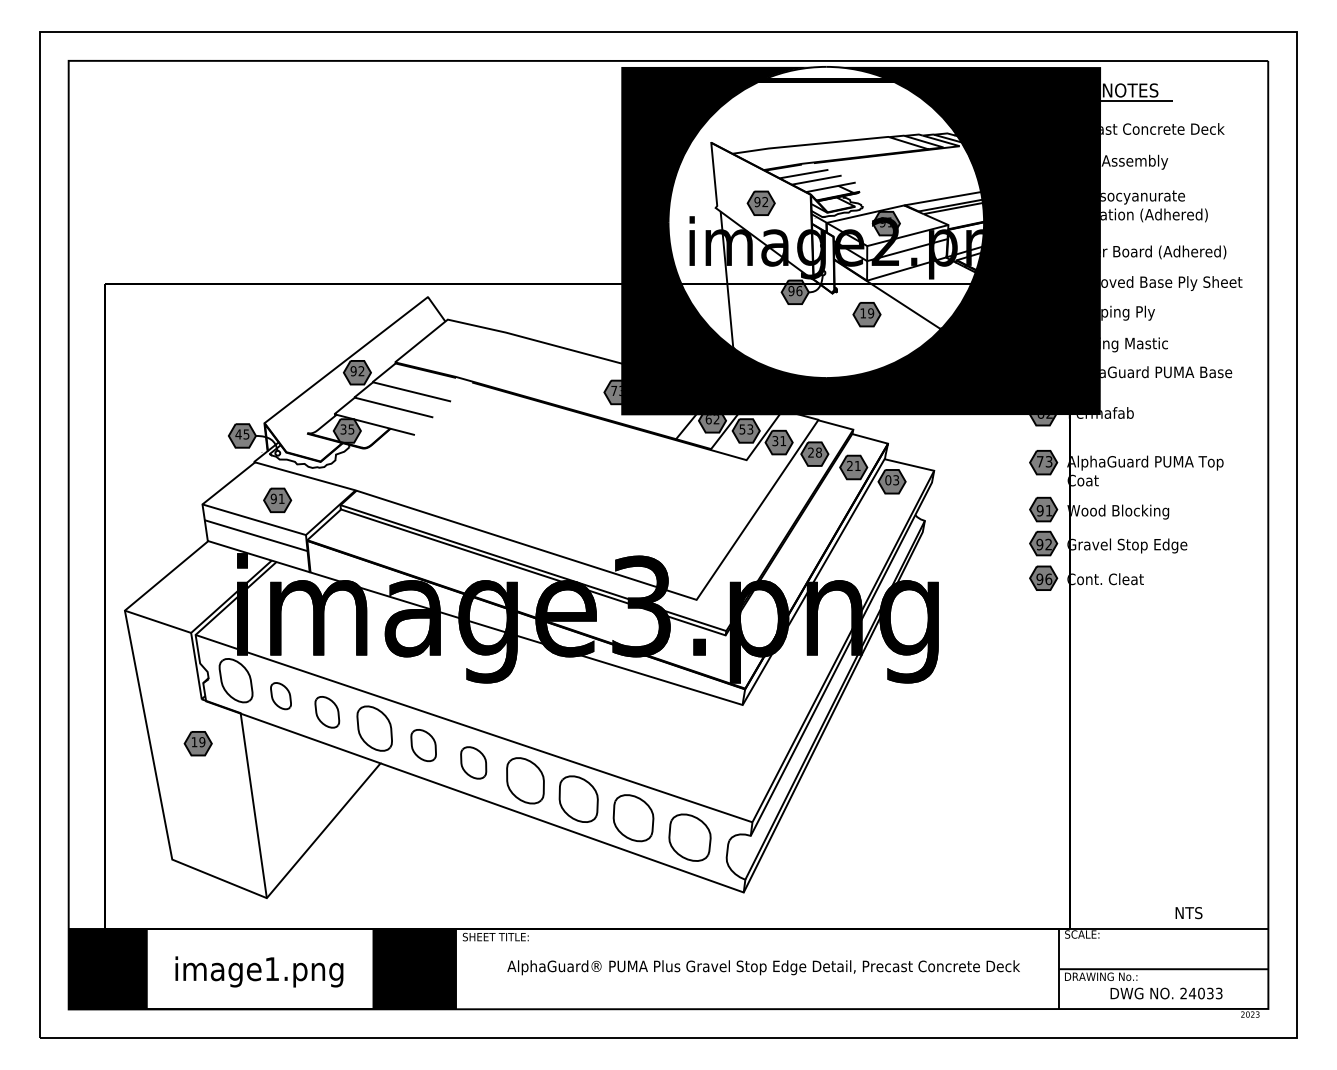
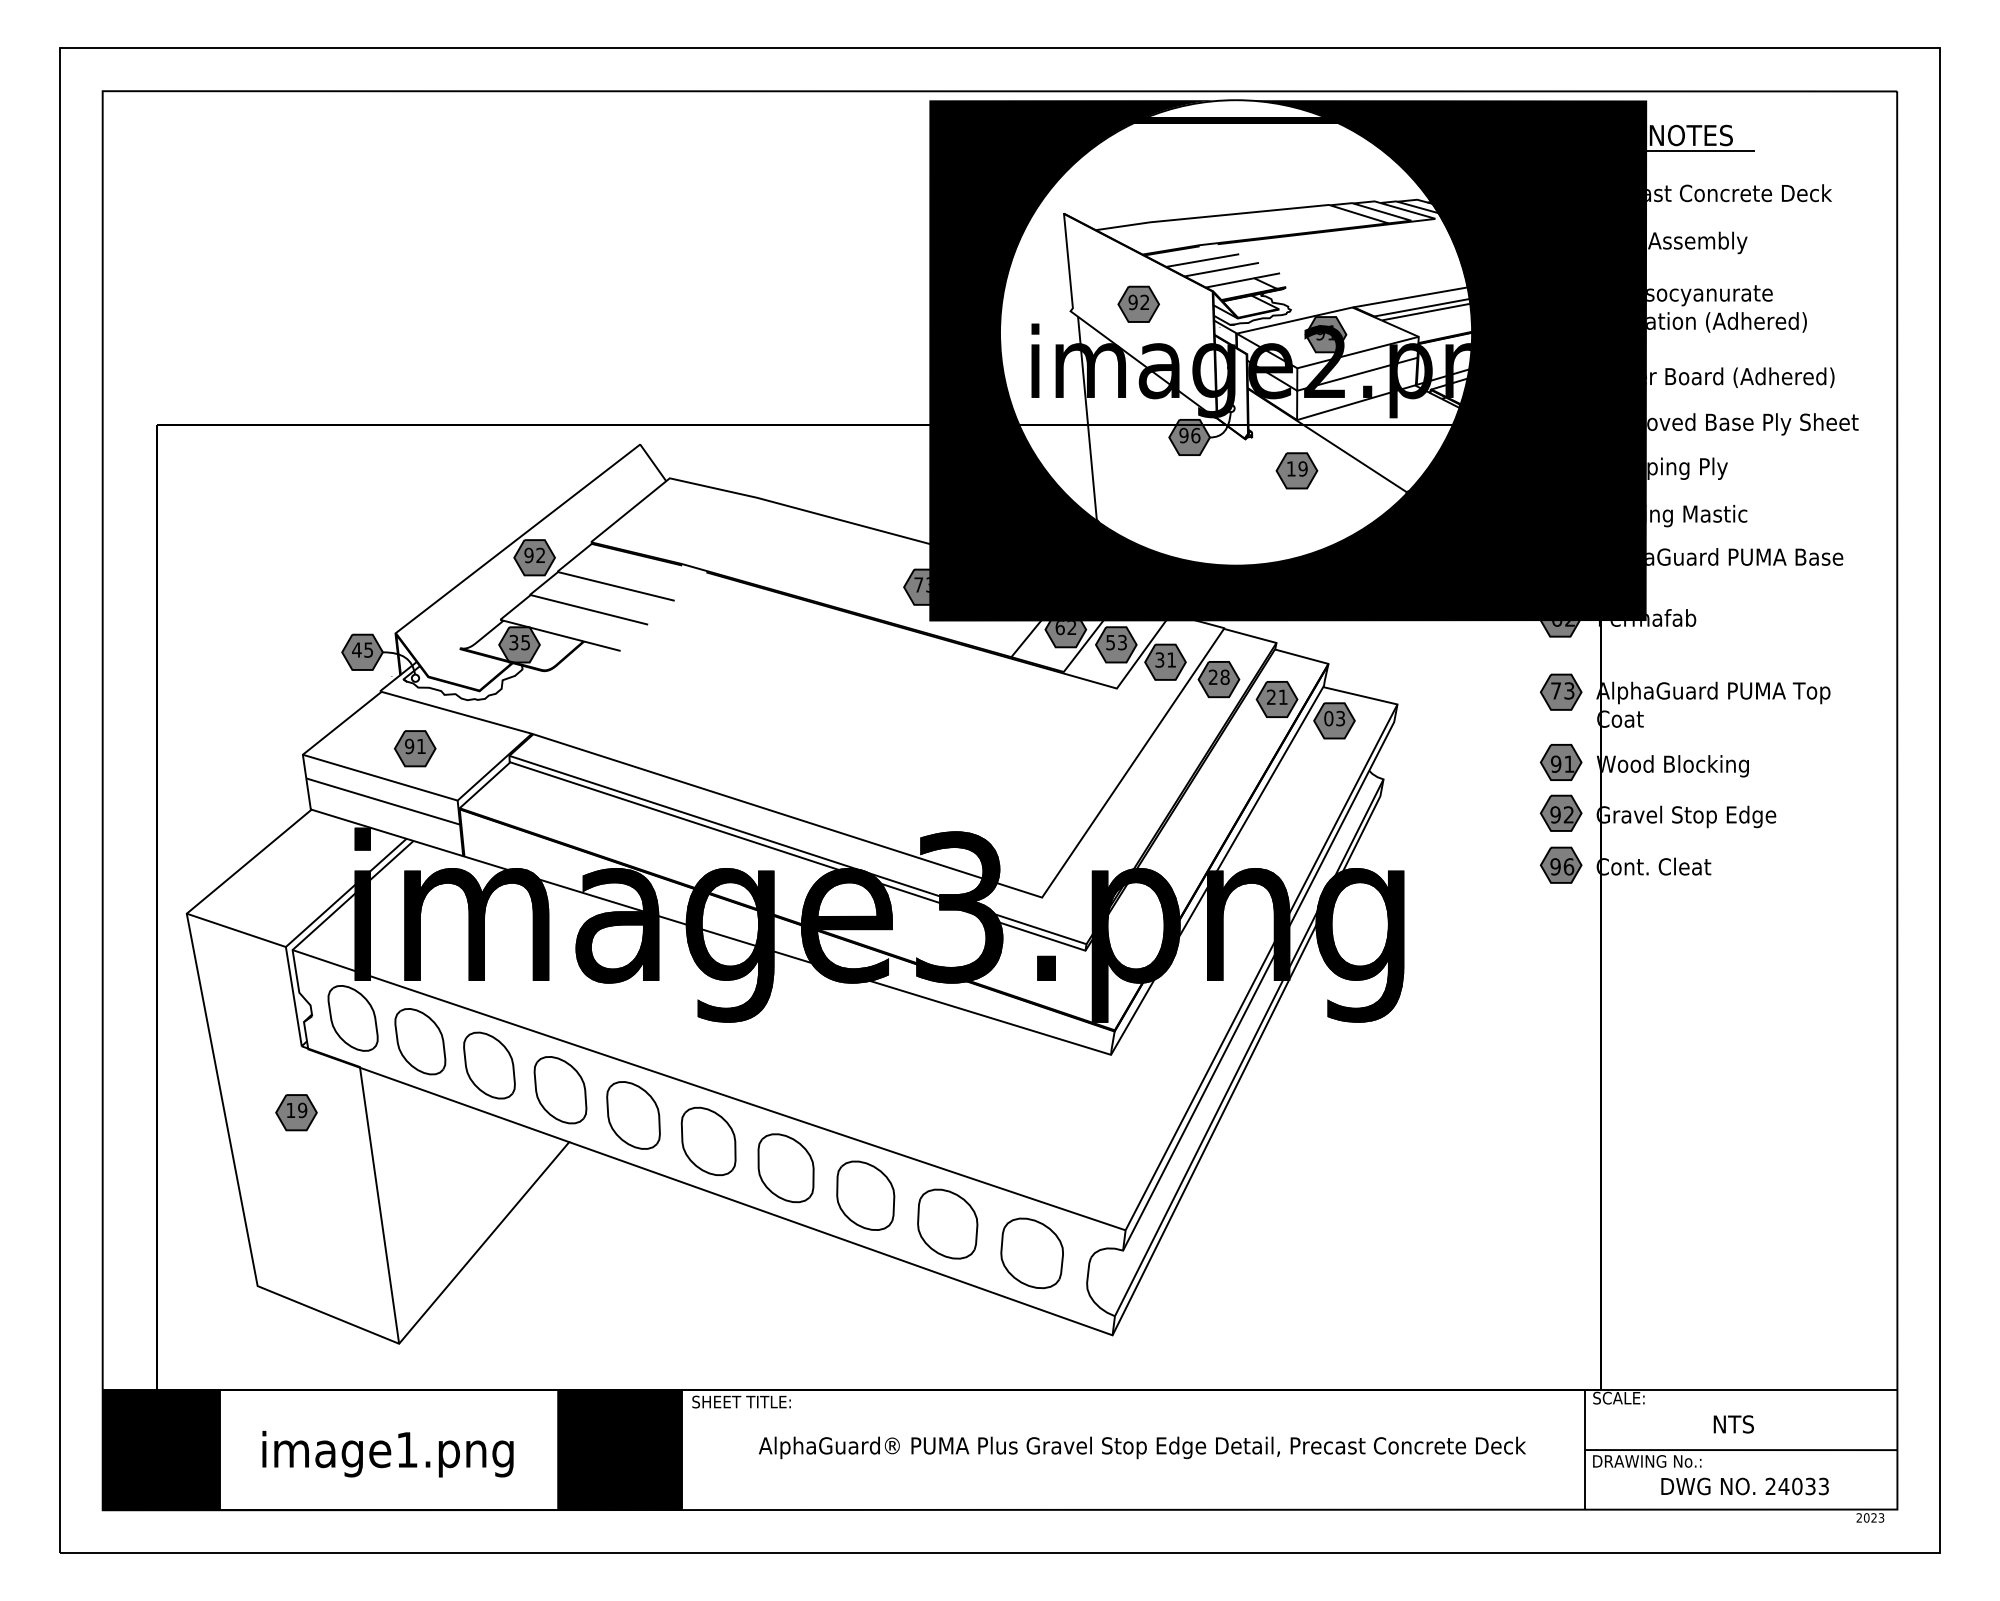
part: (280, 695) -> (419, 1040), size x1.67
part: (327, 712) -> (489, 1066), size x1.43
part: (423, 745) -> (633, 1115), size x1.43
part: (473, 762) -> (708, 1140), size x1.43
text: (1188, 913) -> (1733, 1425), moved

